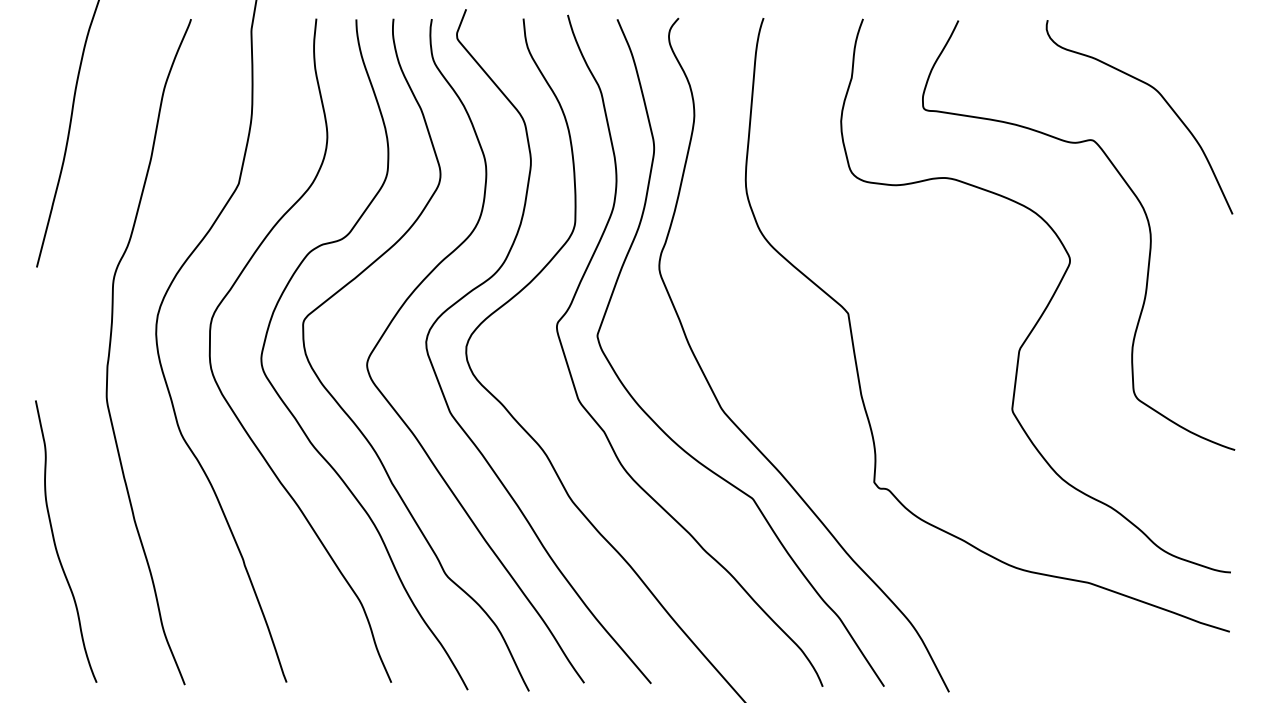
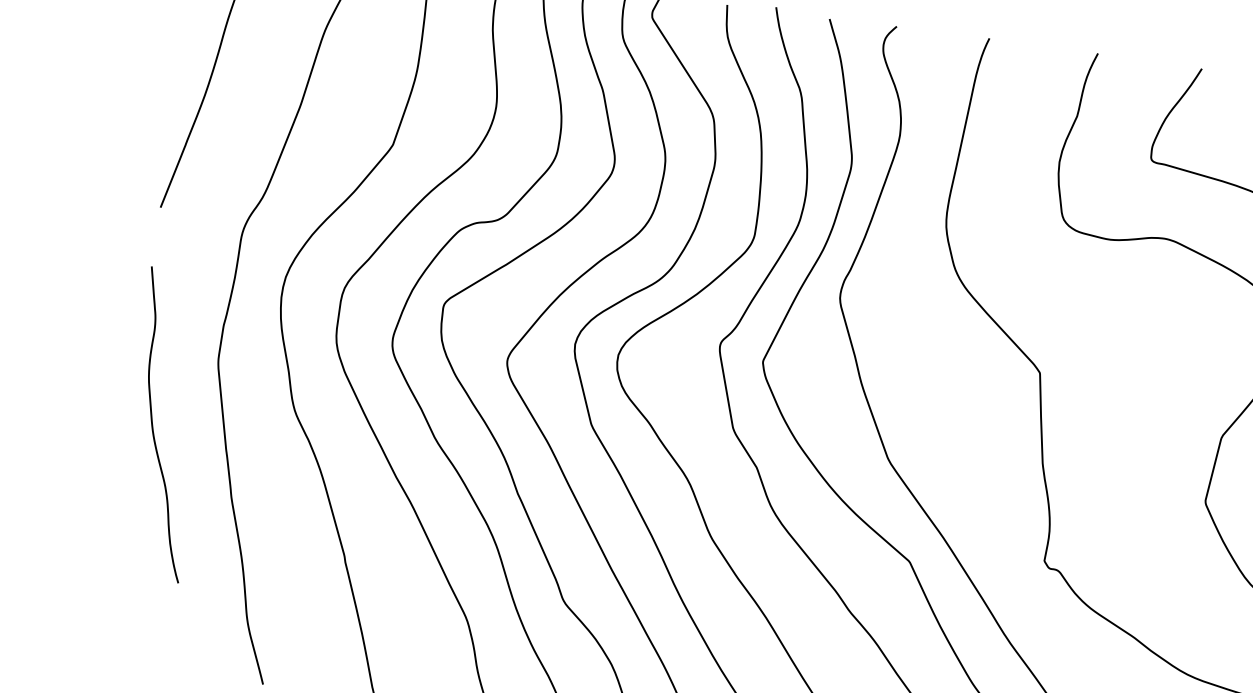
curve: (56, 545) -> (153, 427), moved

